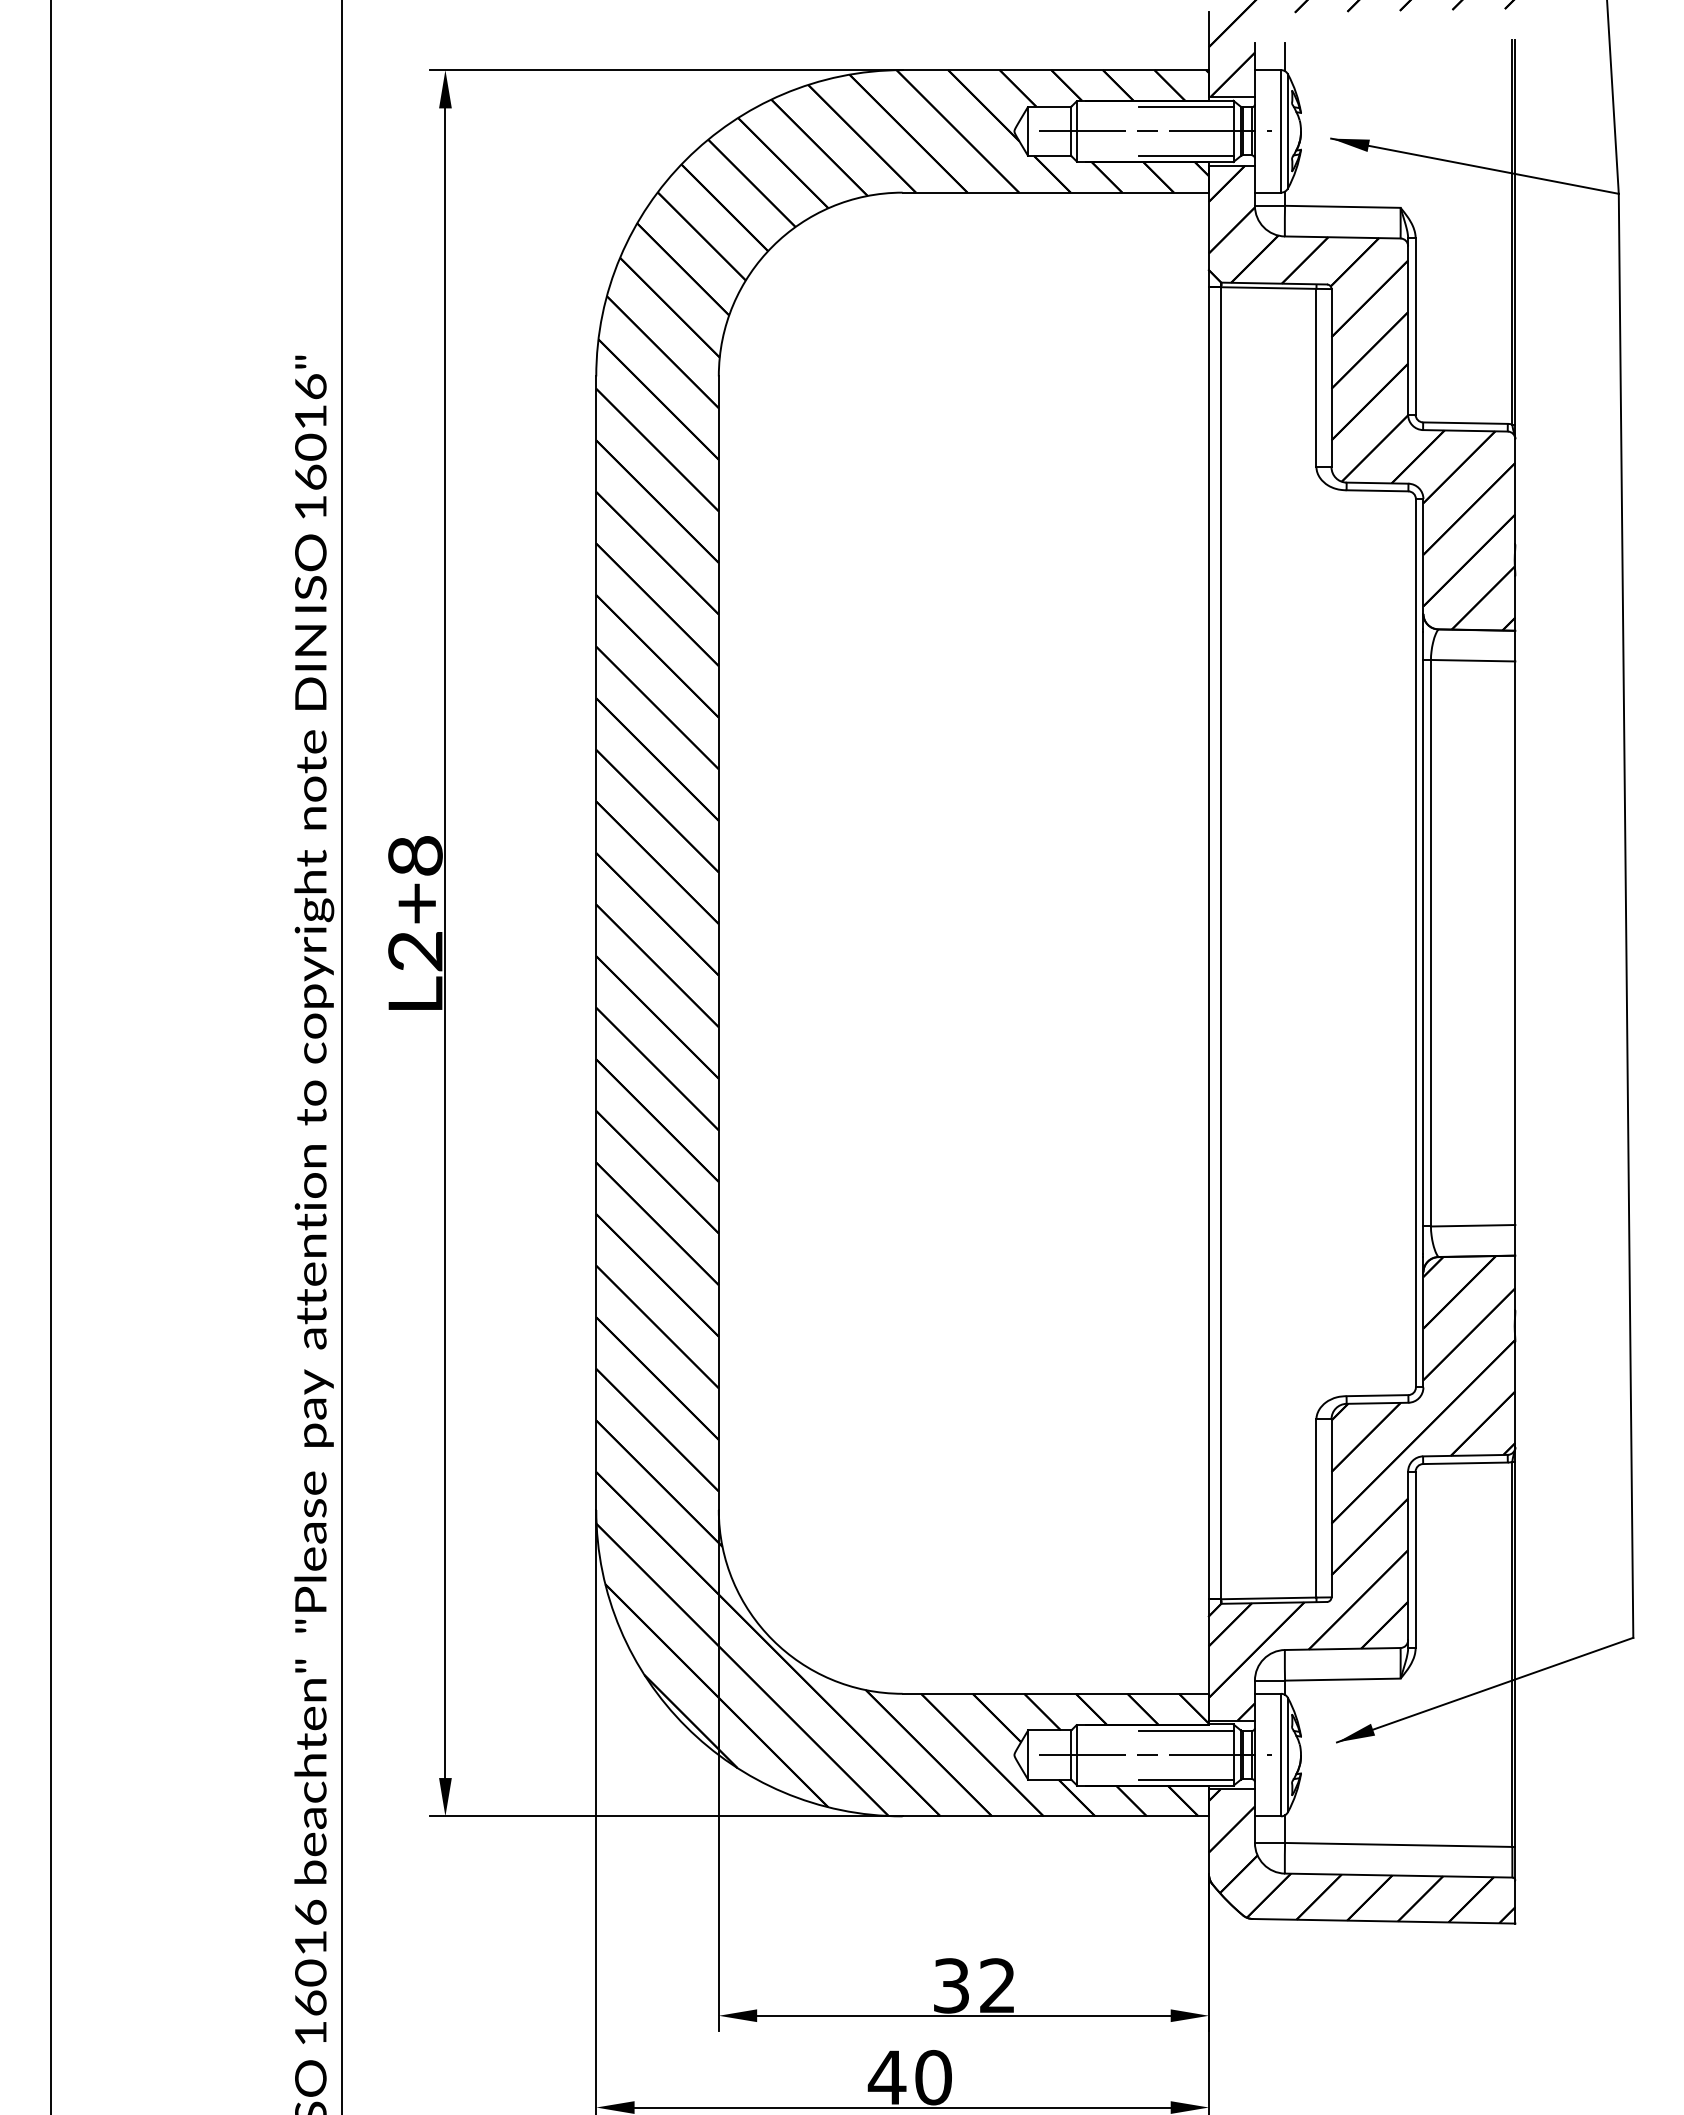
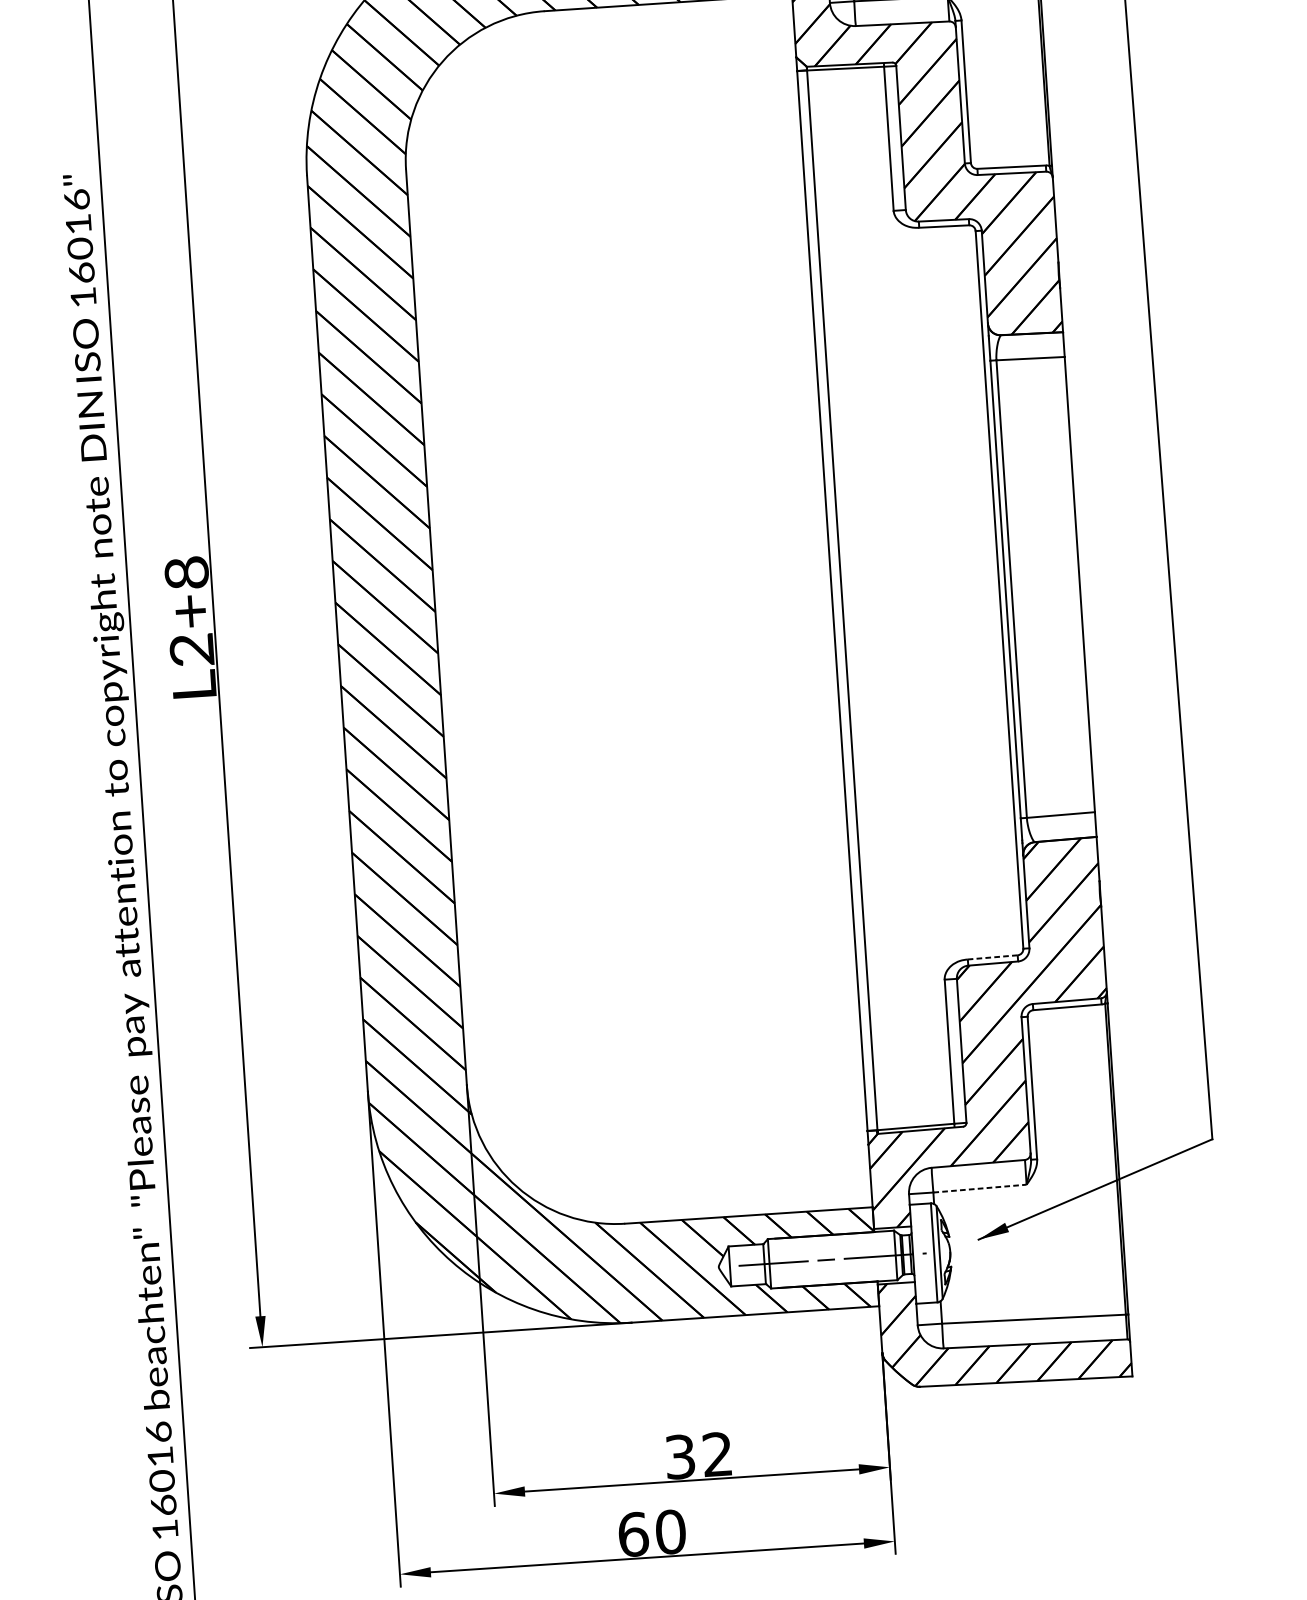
line: (1377, 1395) -> (992, 957), solid -> dashed
line: (1342, 1679) -> (979, 1188), solid -> dashed
line: (1185, 1730) -> (855, 1238), removed
line: (1185, 1779) -> (858, 1277), removed
text: (886, 2077) -> (632, 1534), 40 -> 60

